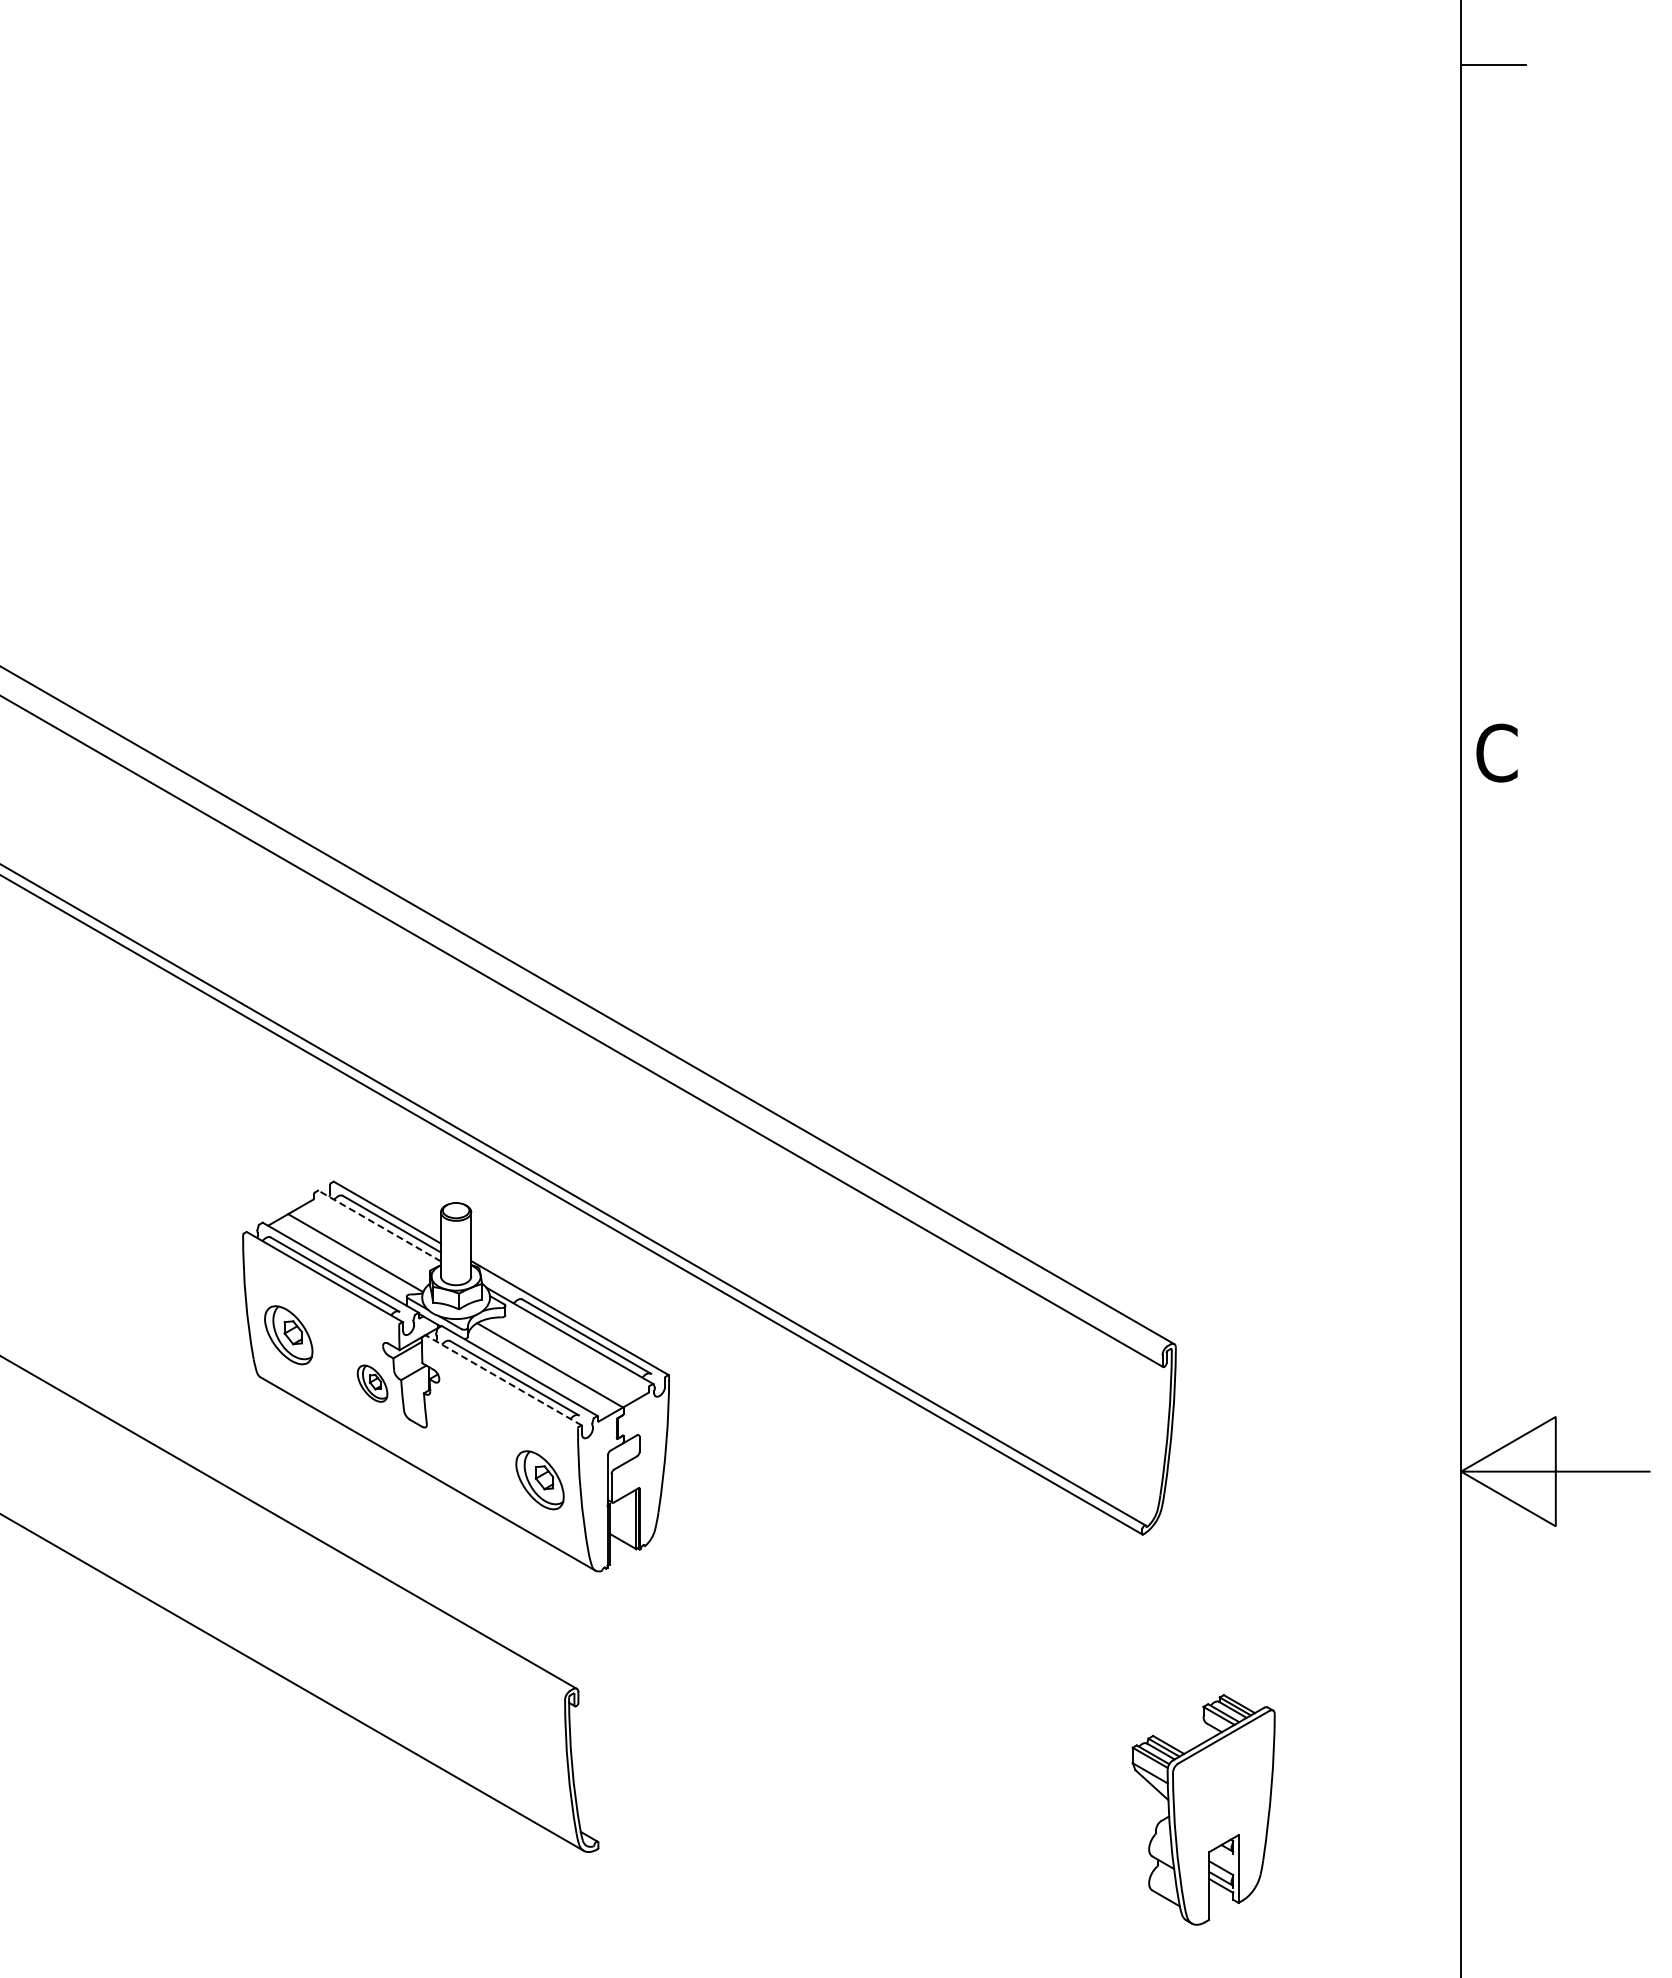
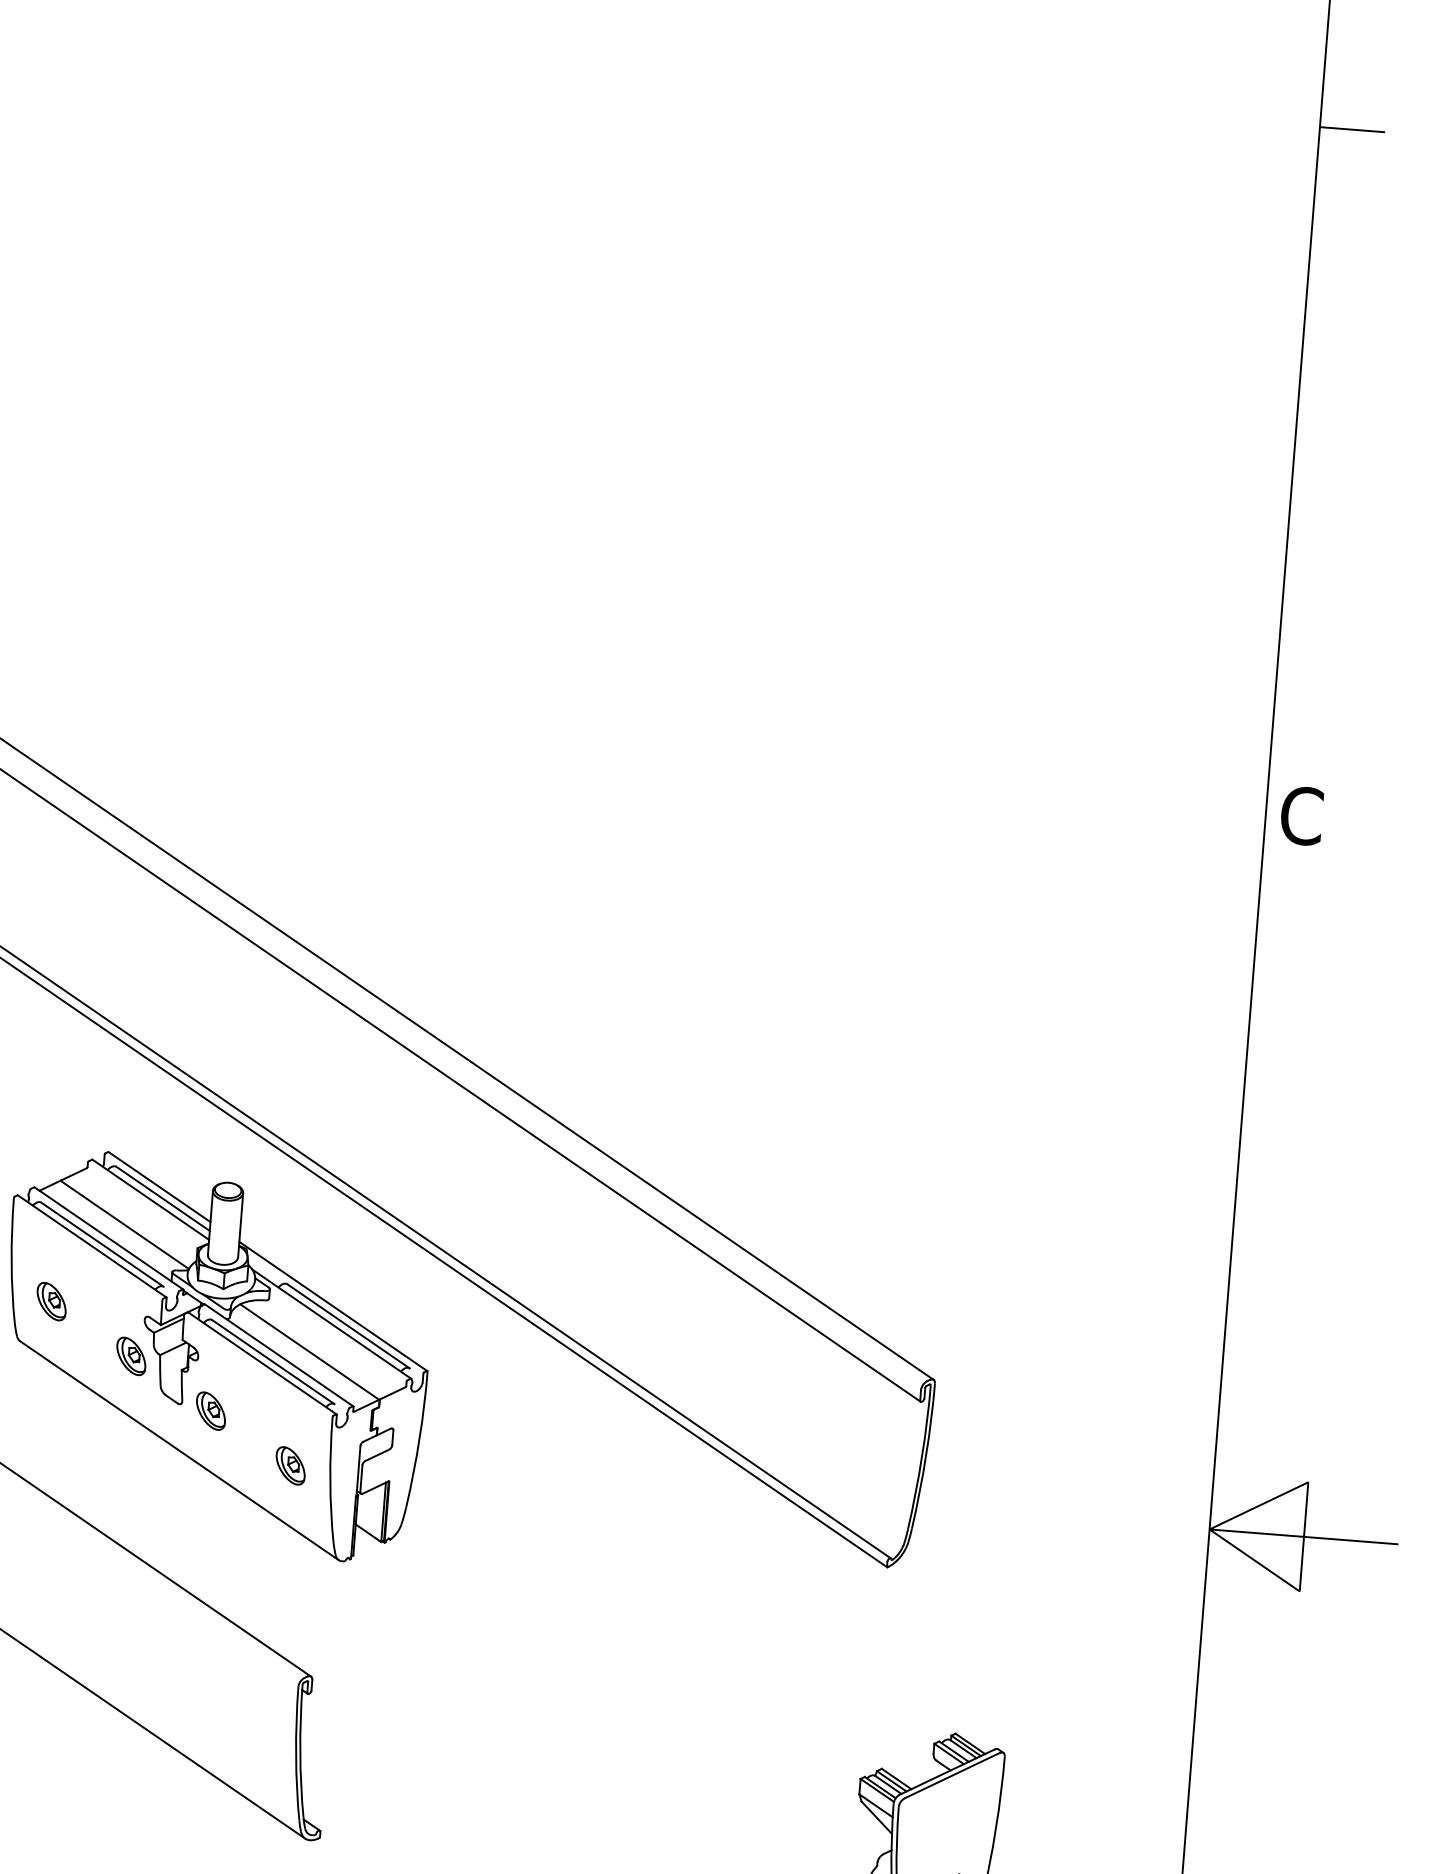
line: (379, 1226) -> (150, 1200), dashed -> solid
part: (288, 1335) -> (51, 1301), size x0.62
line: (503, 1380) -> (262, 1363), dashed -> solid
part: (455, 1432) -> (210, 1411), added
part: (539, 1480) -> (290, 1466), size x0.62

